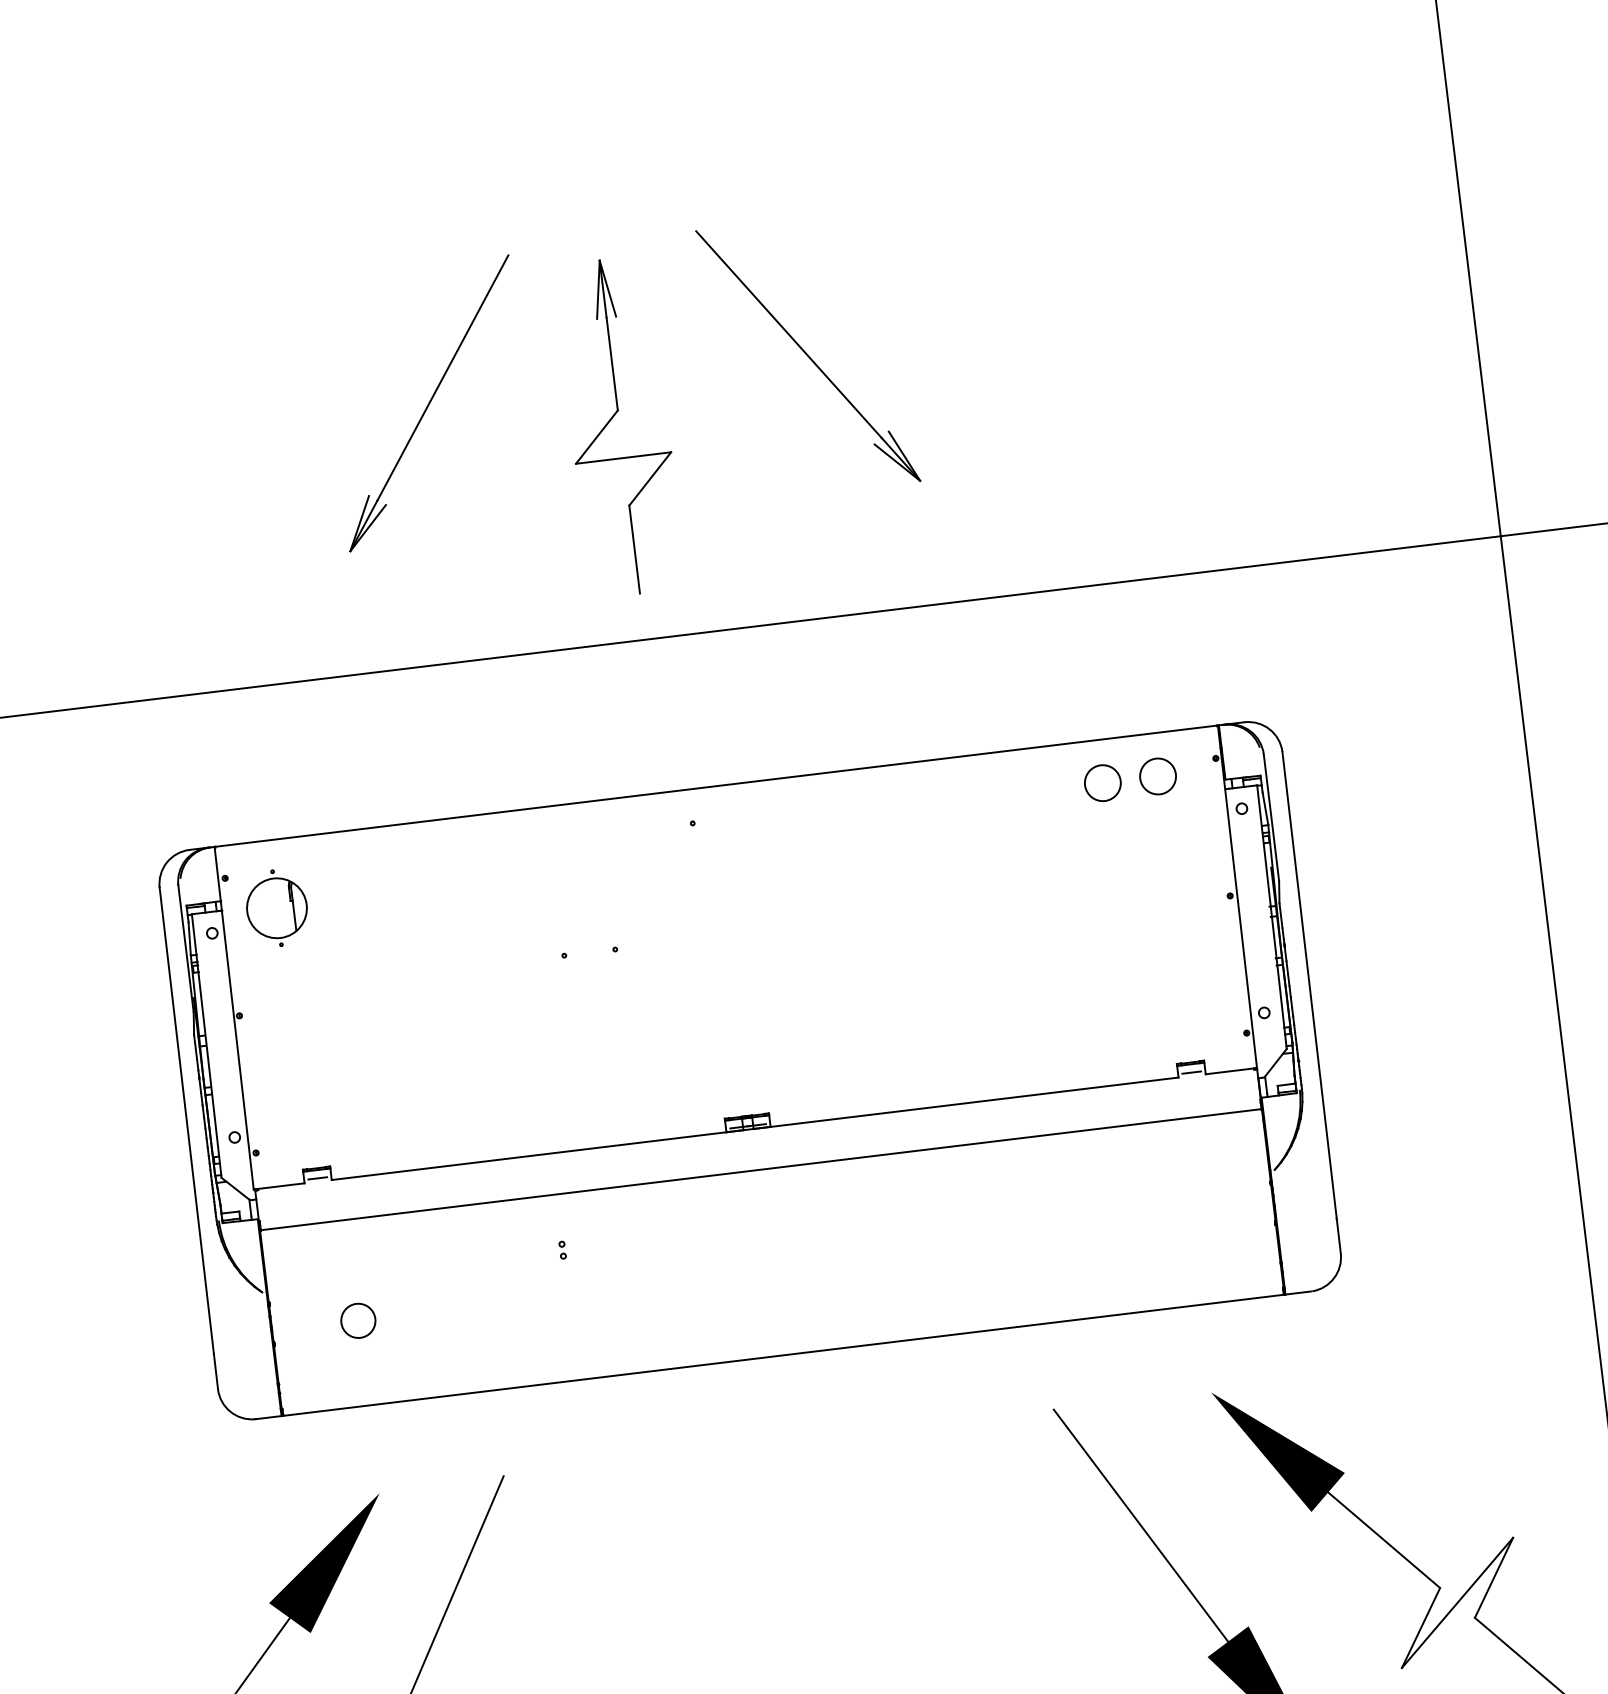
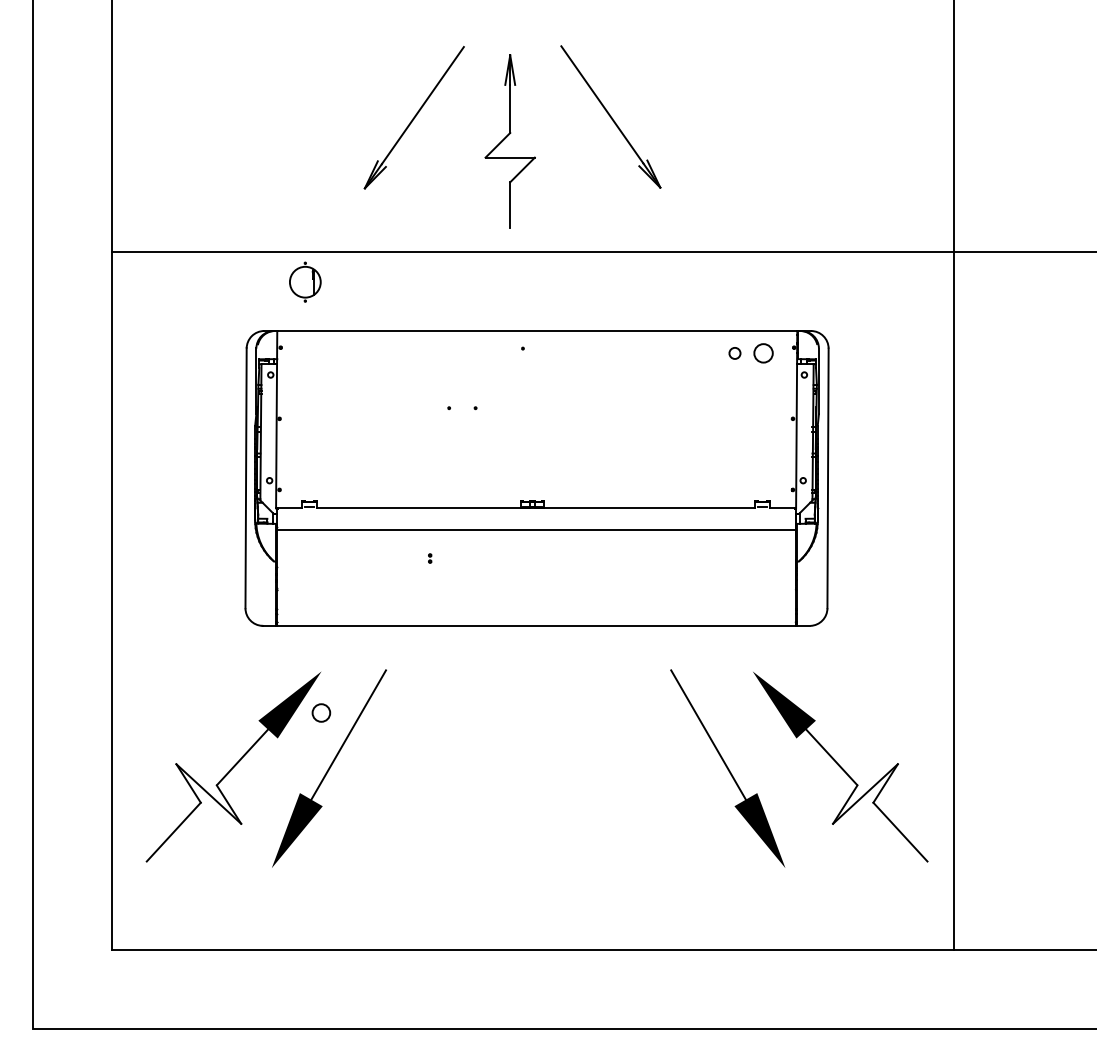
circle: (1101, 783) -> (734, 353), size x0.6
part: (277, 906) -> (305, 281), moved
circle: (358, 1319) -> (321, 712), moved

